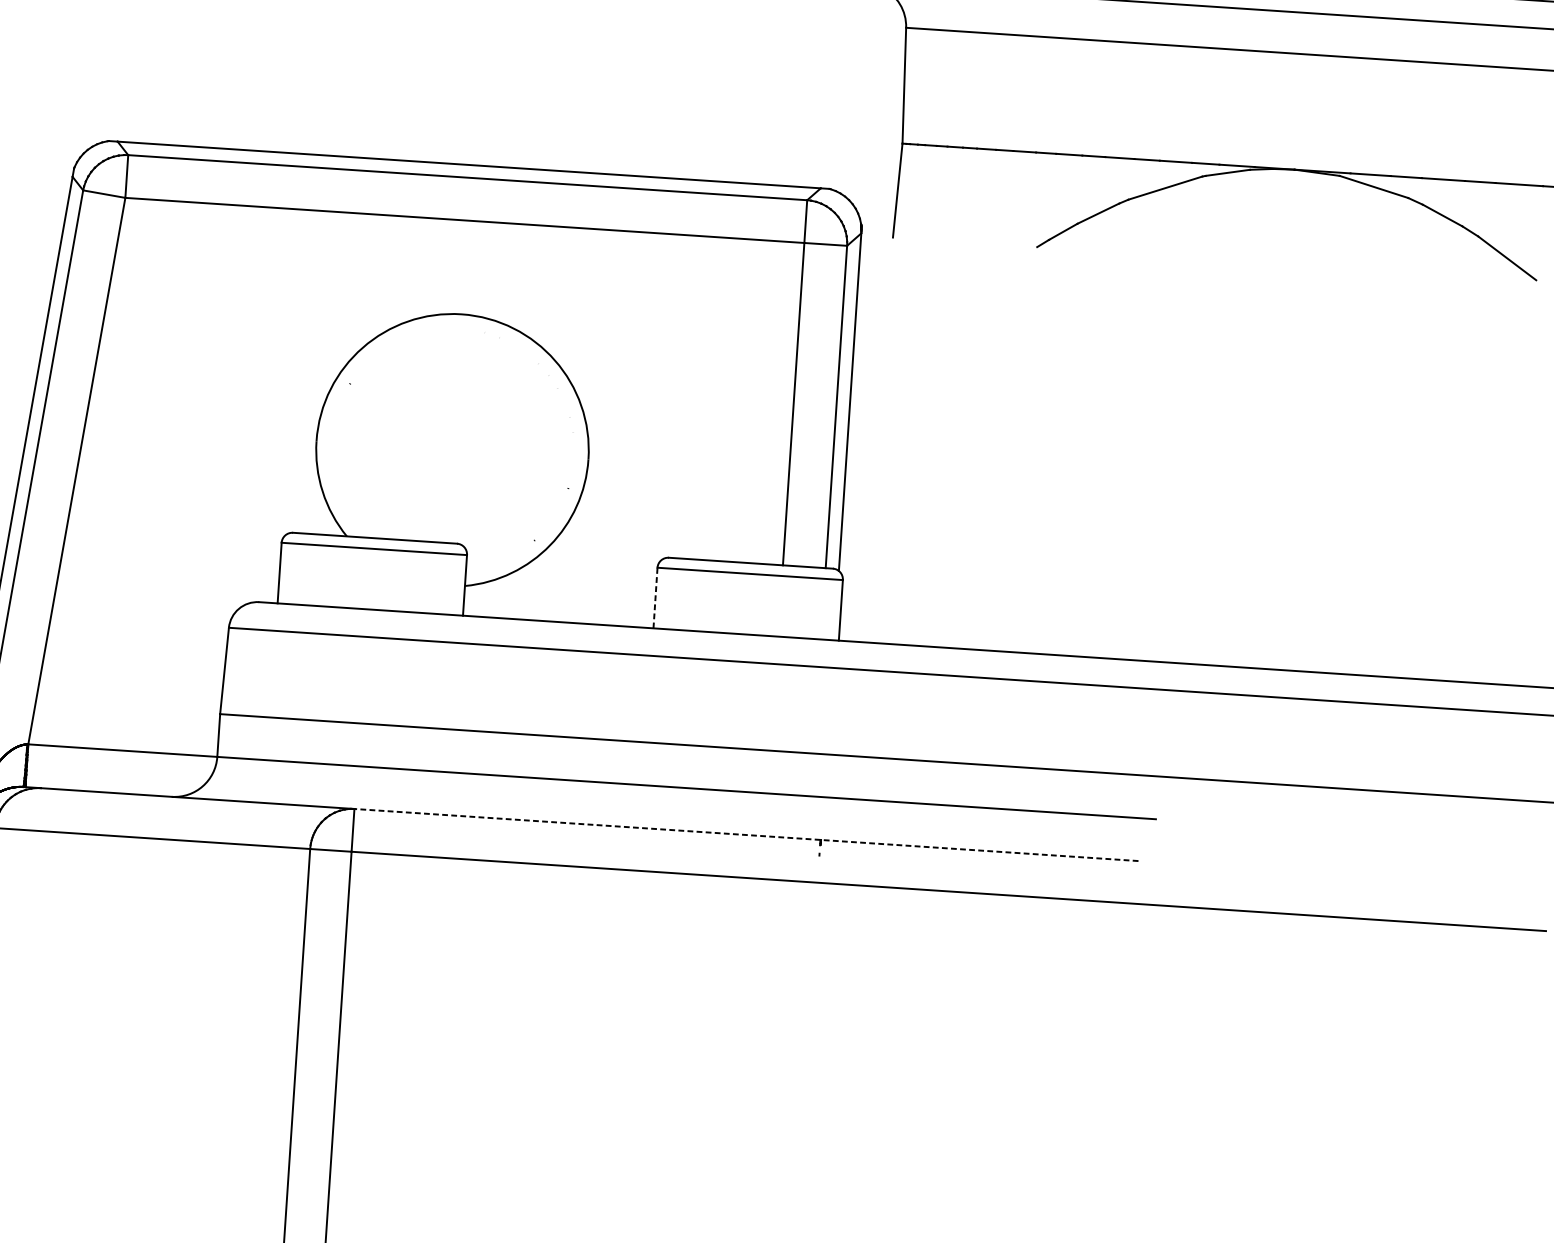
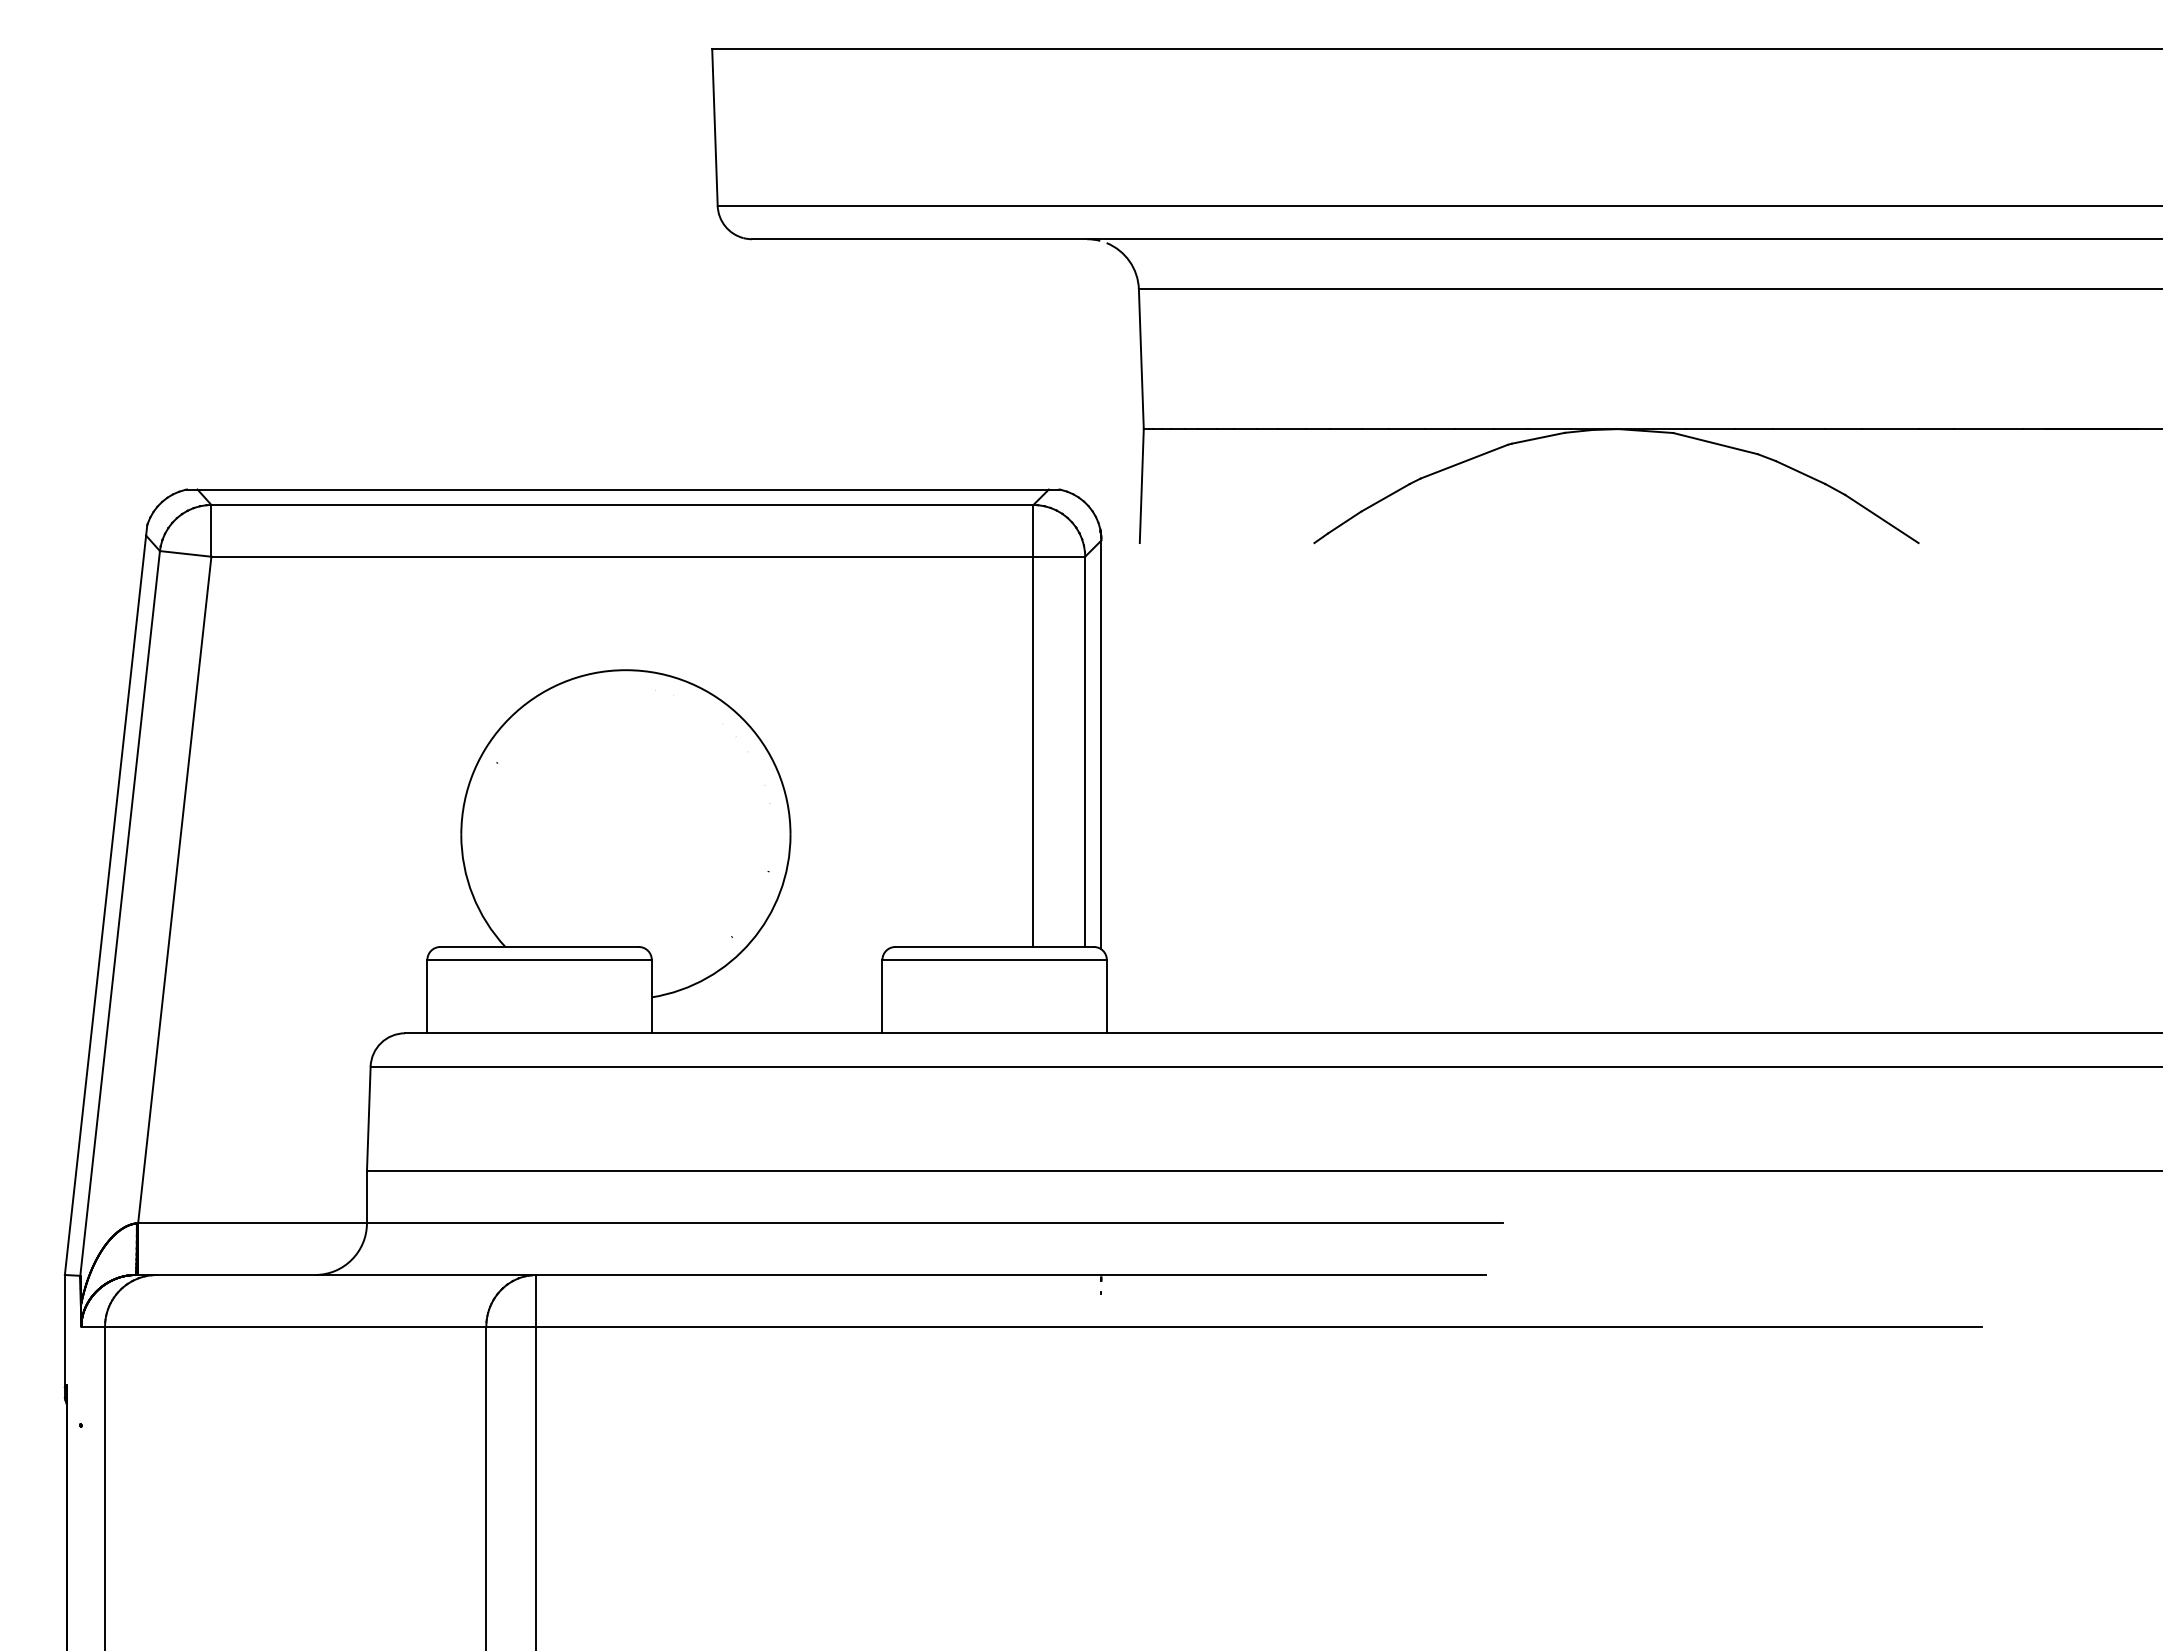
line: (655, 597) -> (882, 996), dashed -> solid
line: (746, 834) -> (1011, 1274), dashed -> solid

